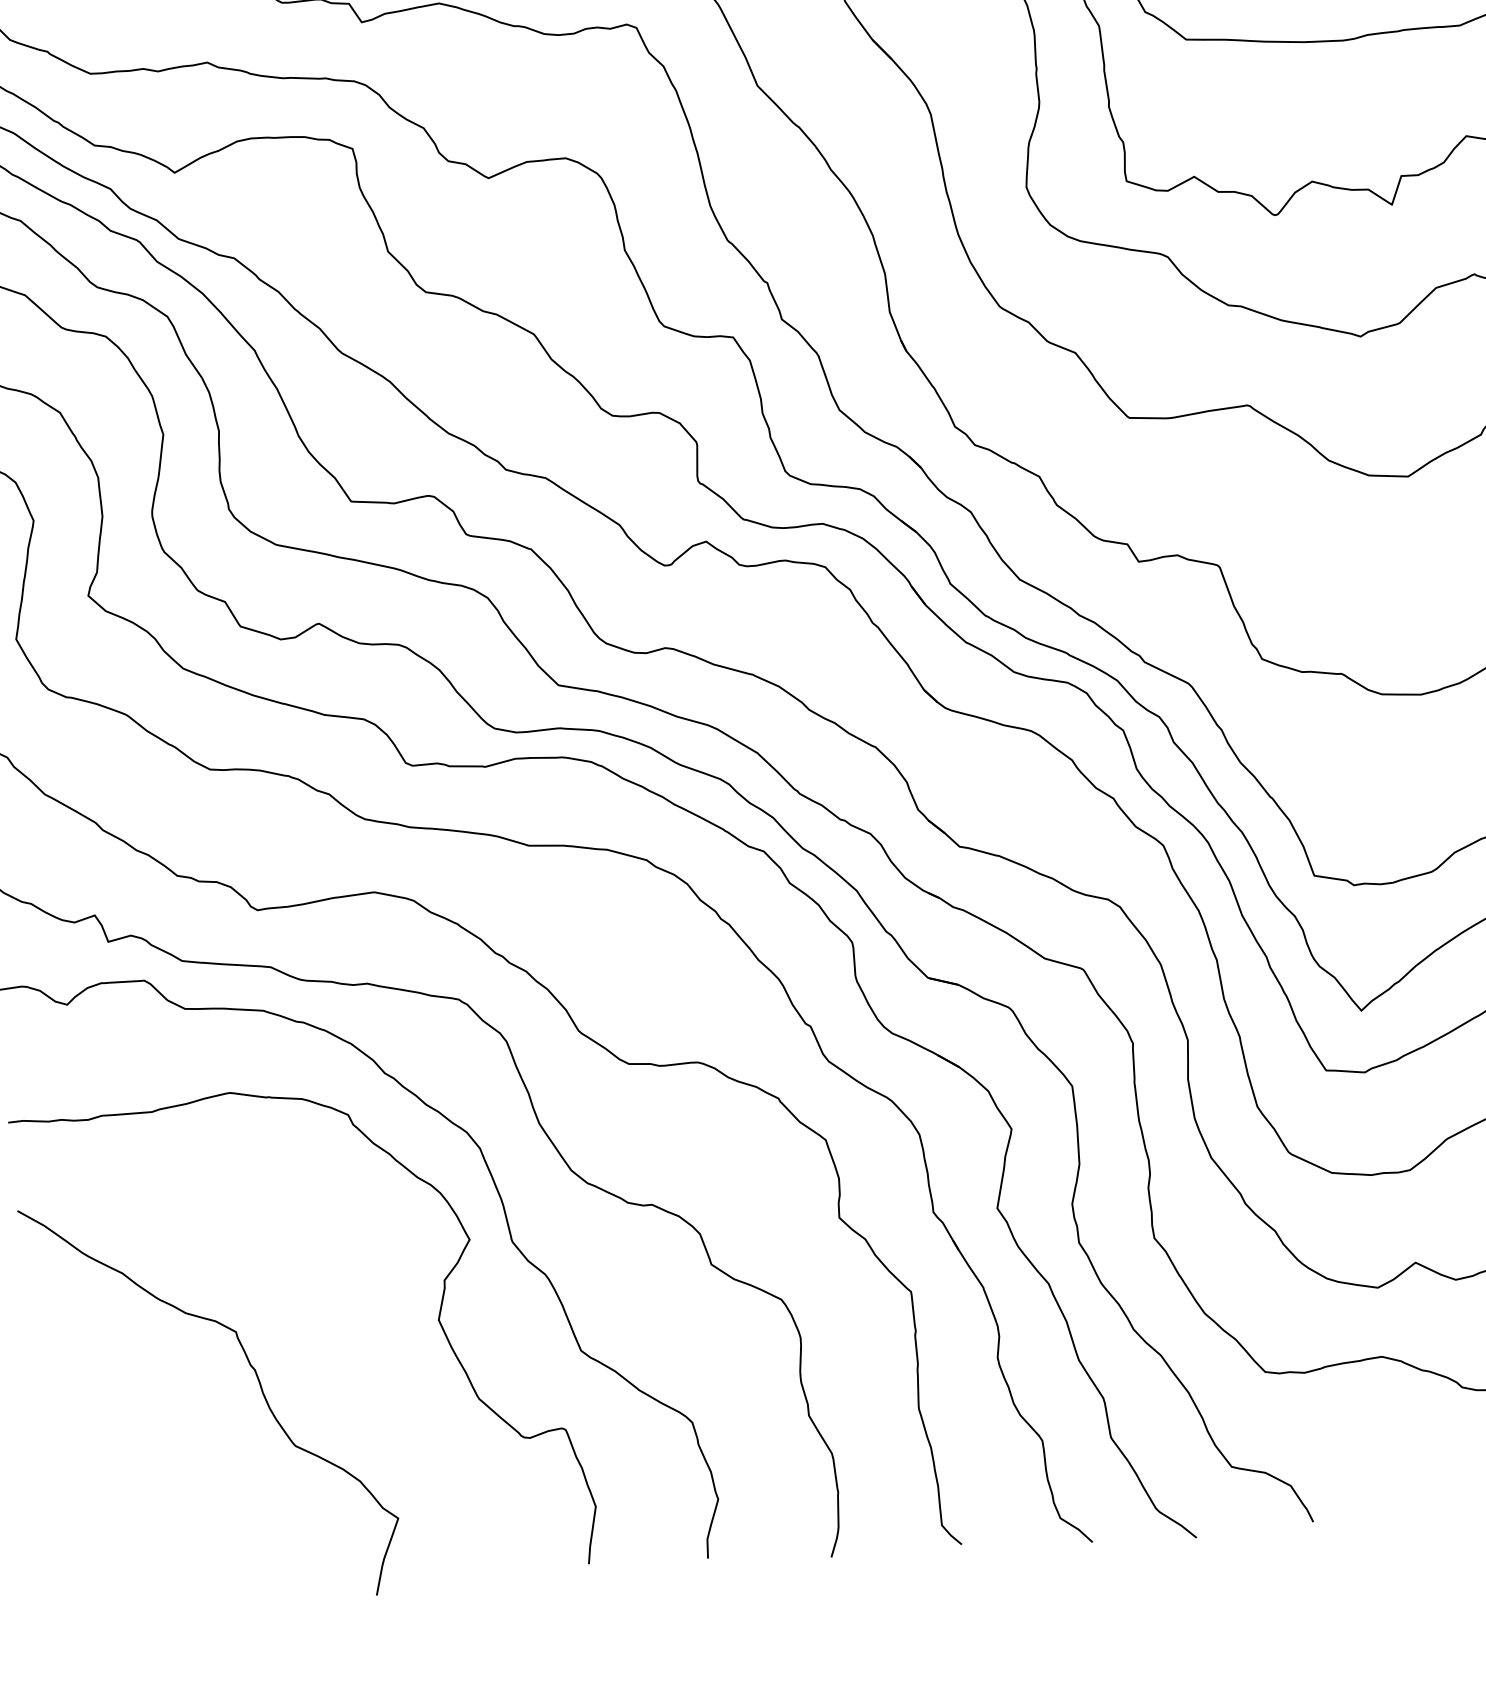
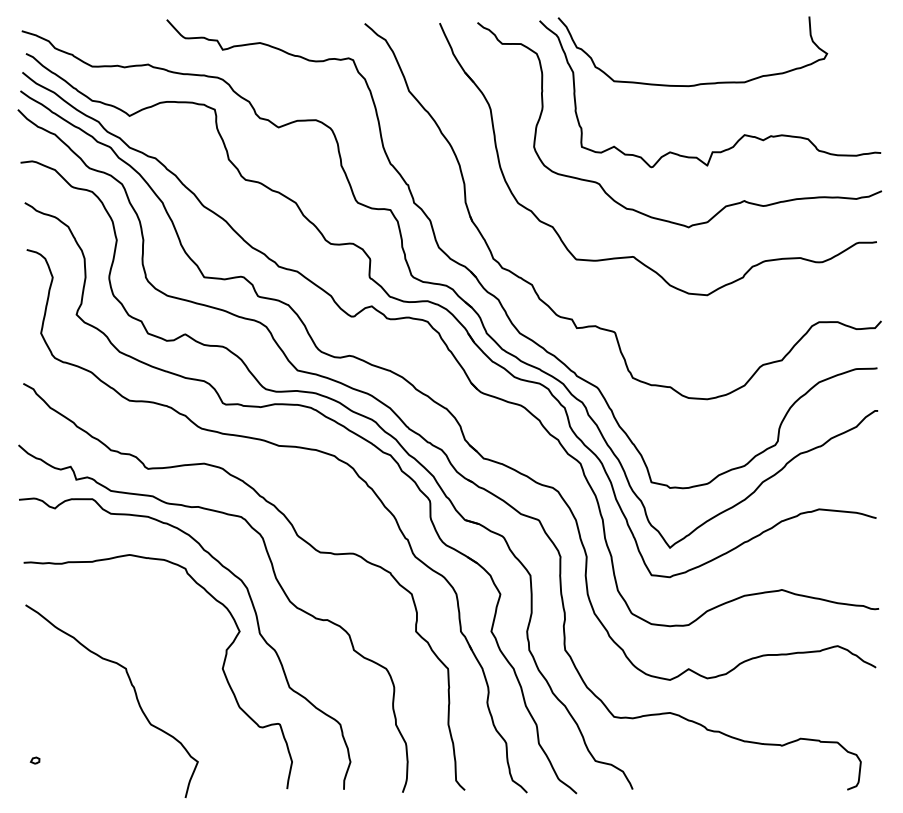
part: (55, 1535) -> (34, 760), added

